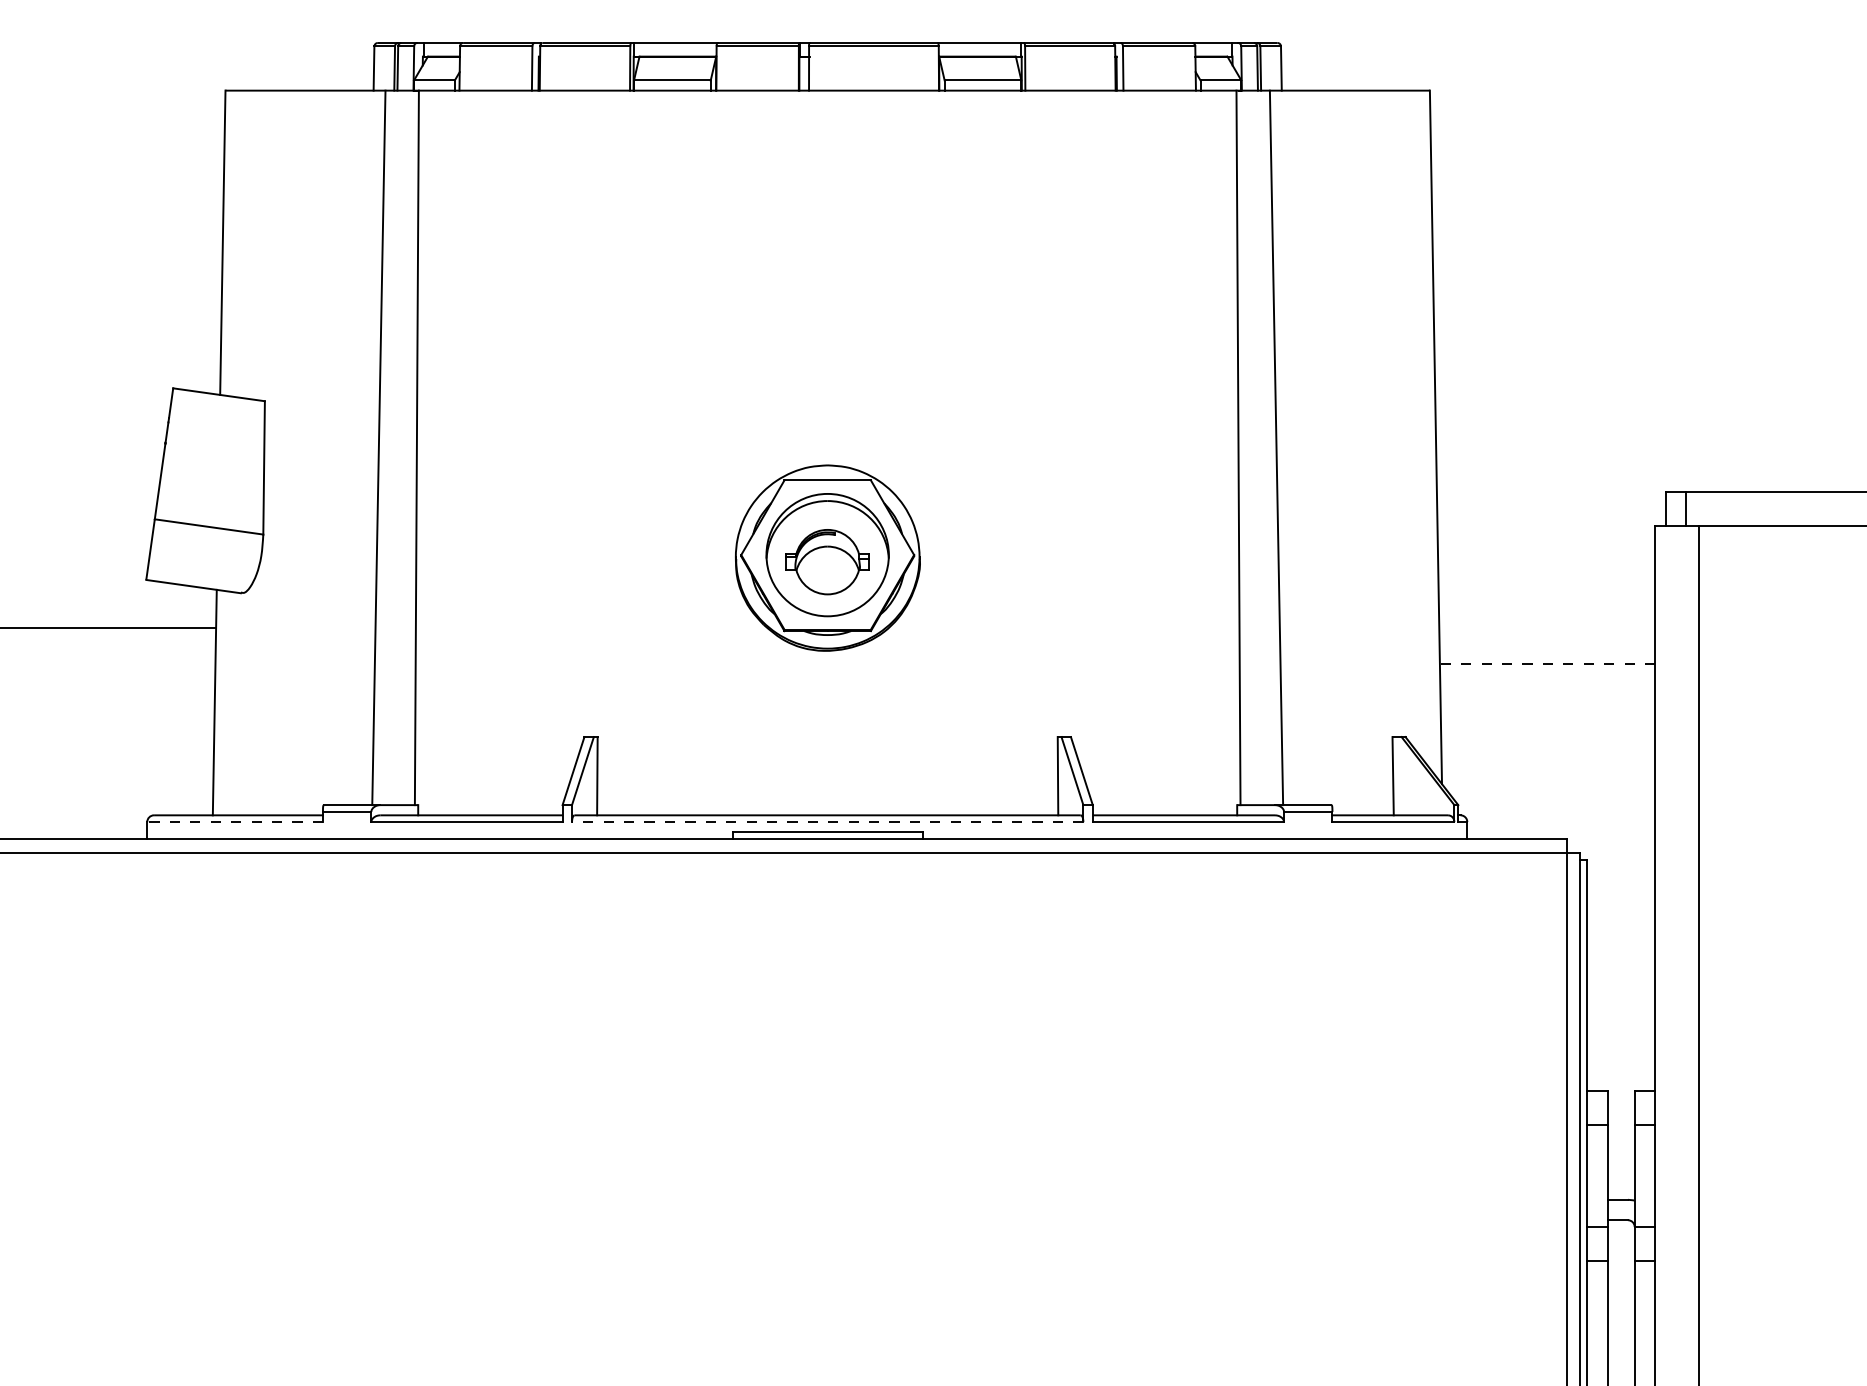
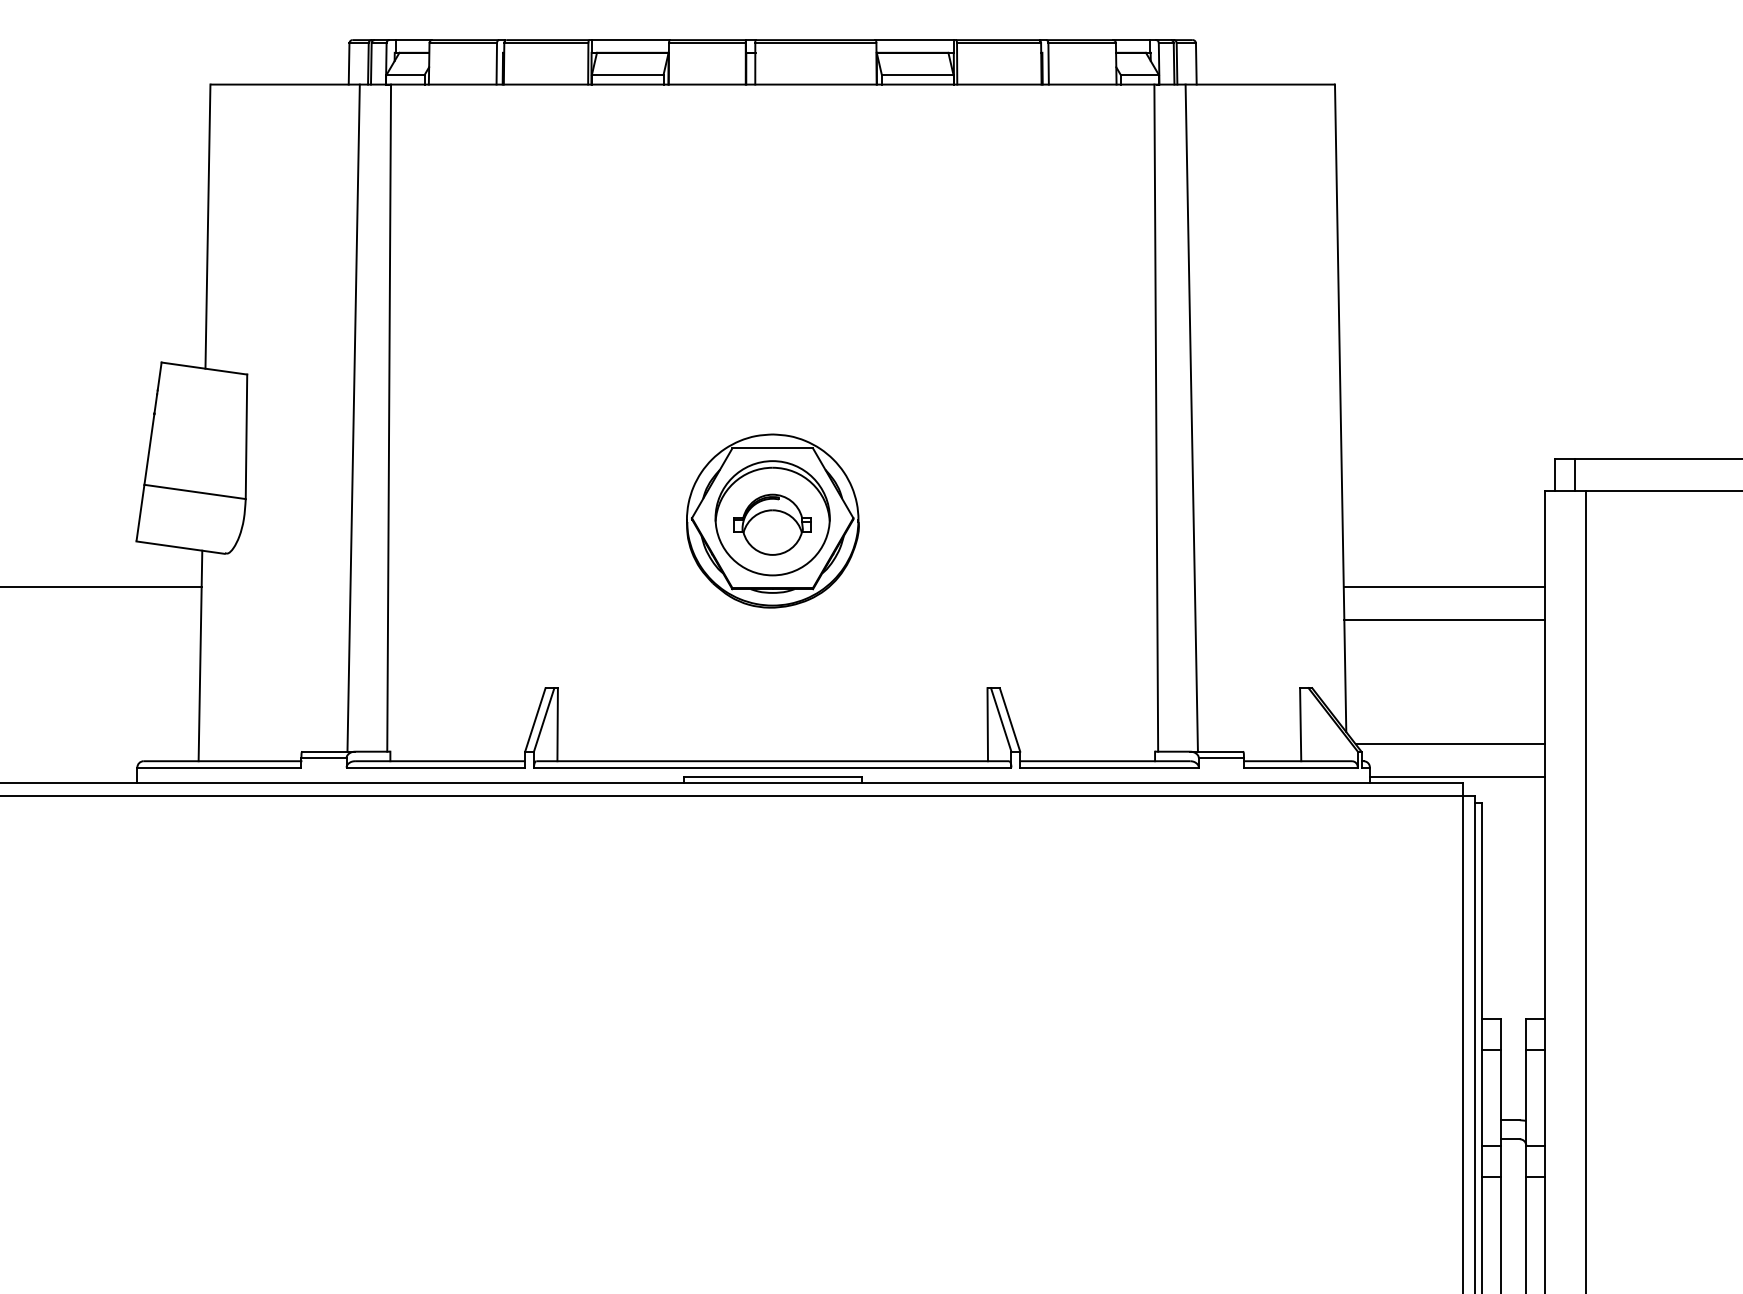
line: (1547, 628) -> (1444, 586), added
line: (1547, 663) -> (1444, 619), dashed -> solid
line: (1553, 796) -> (1450, 743), added
line: (235, 822) -> (219, 767), dashed -> solid
line: (827, 822) -> (772, 767), dashed -> solid
line: (1561, 832) -> (1457, 777), added

